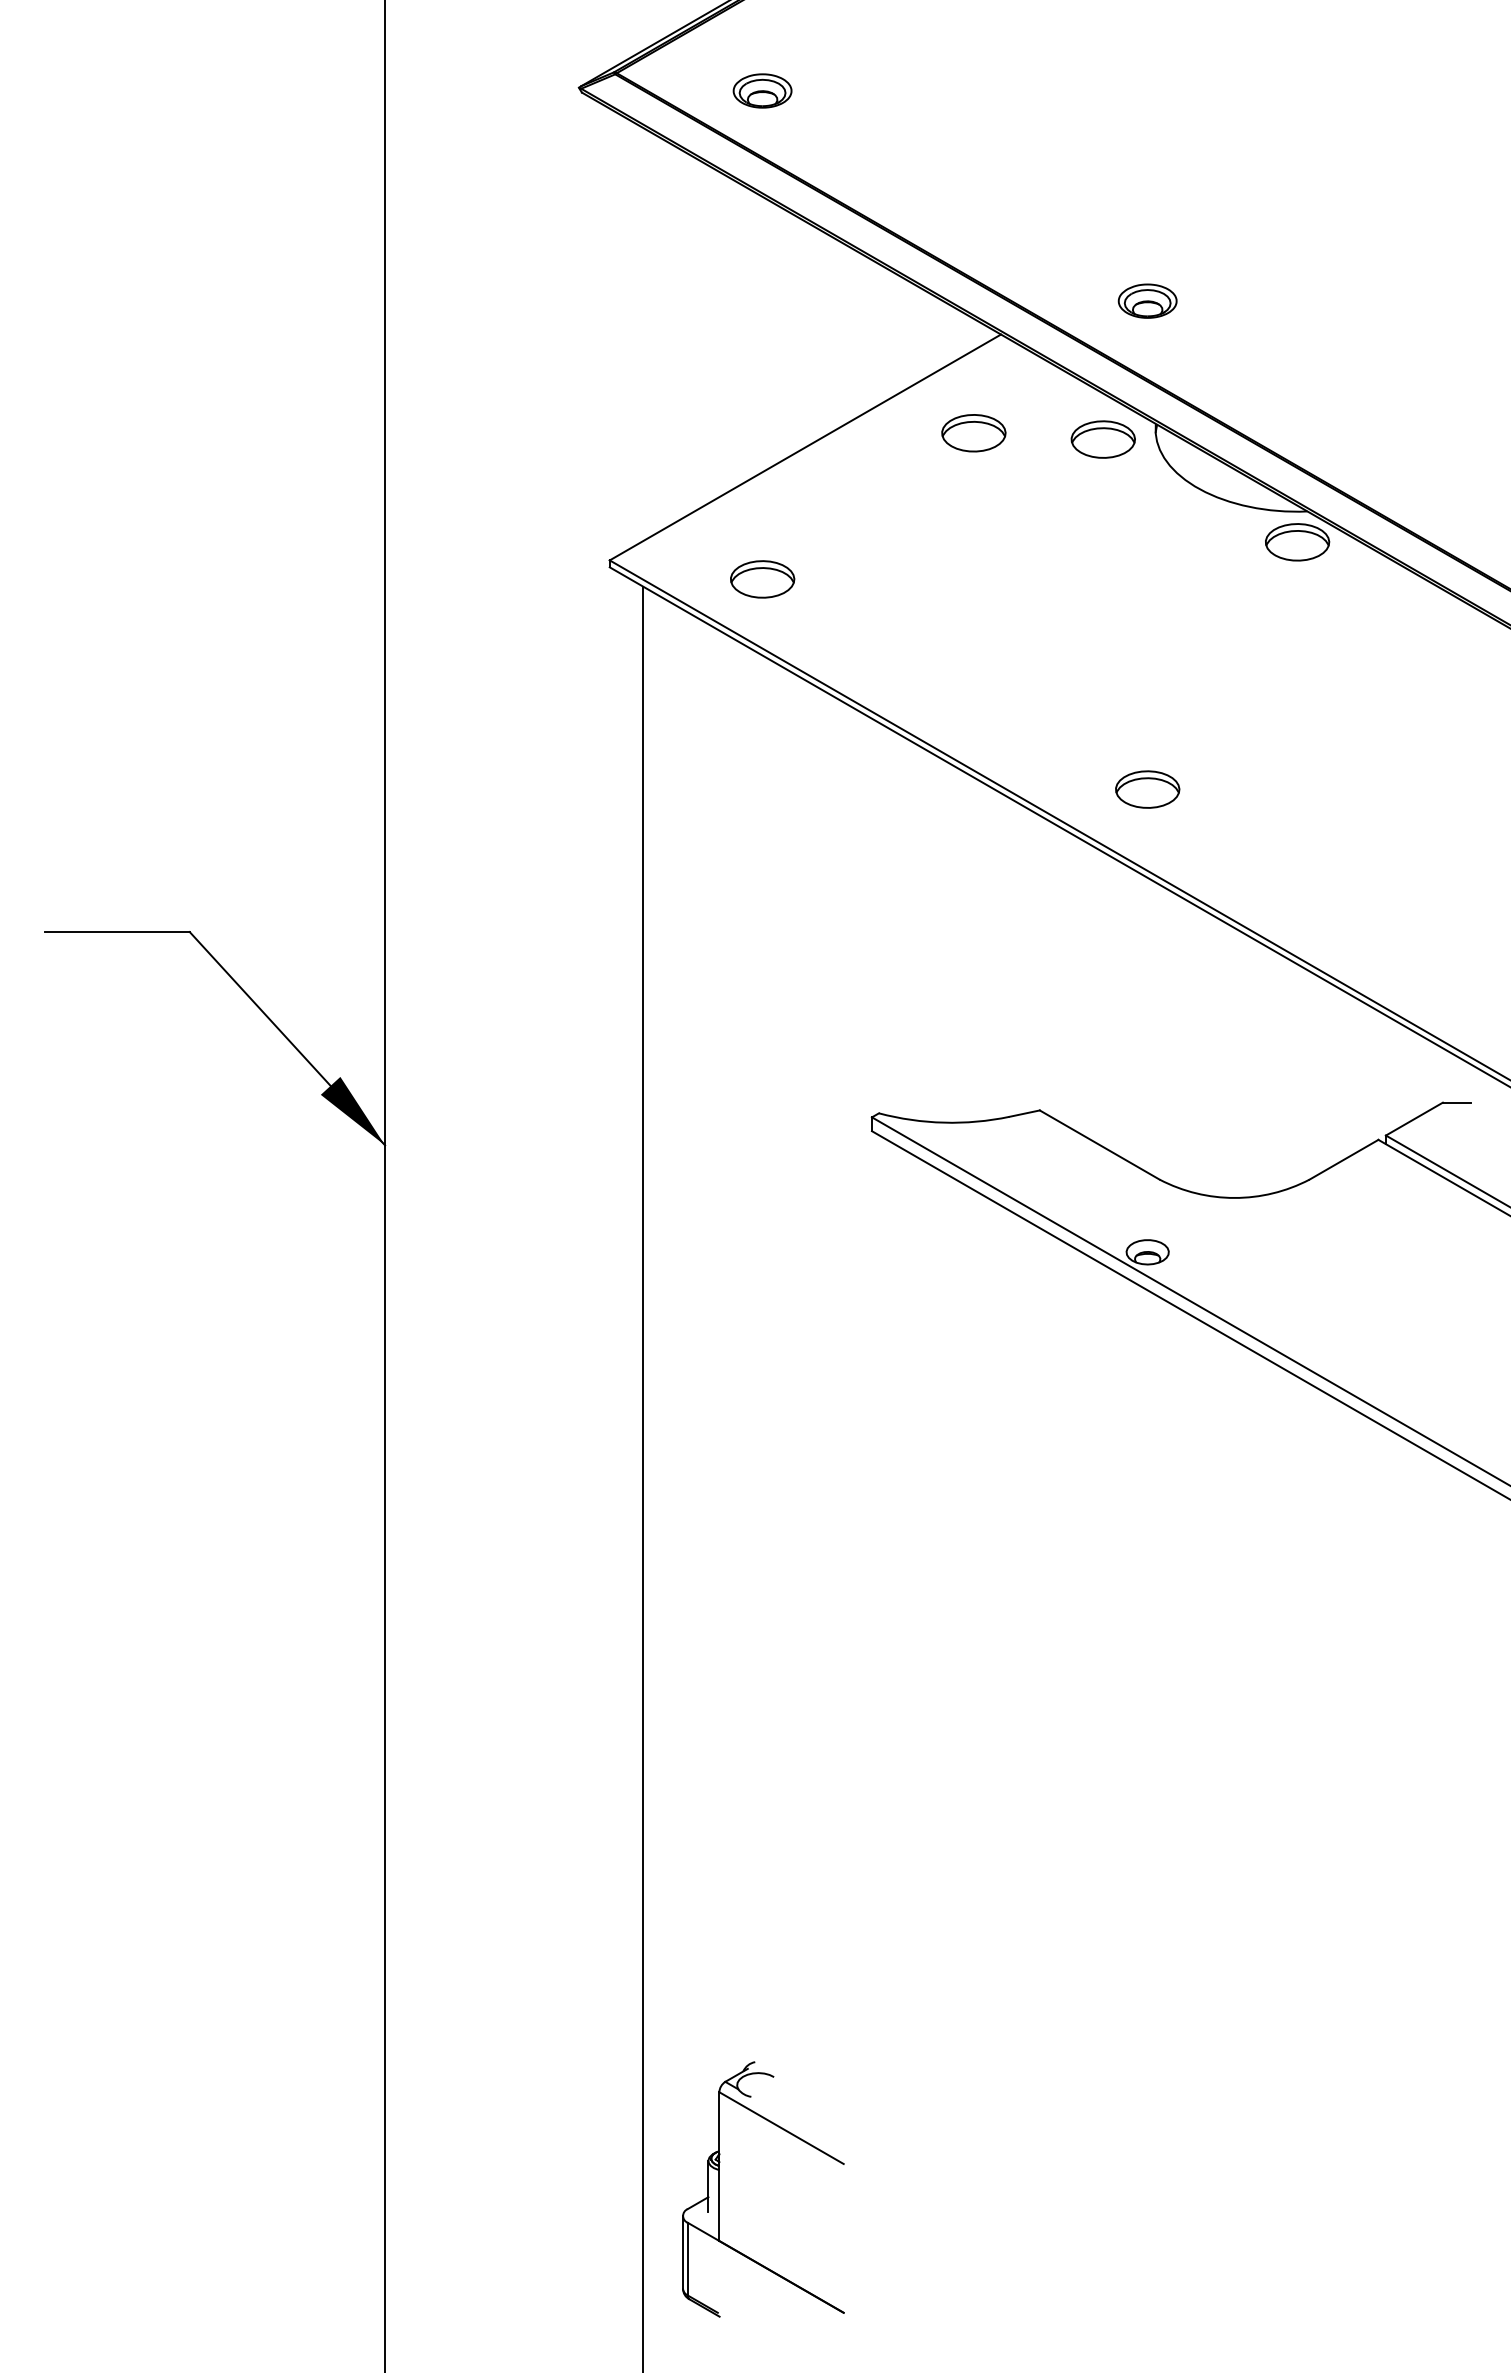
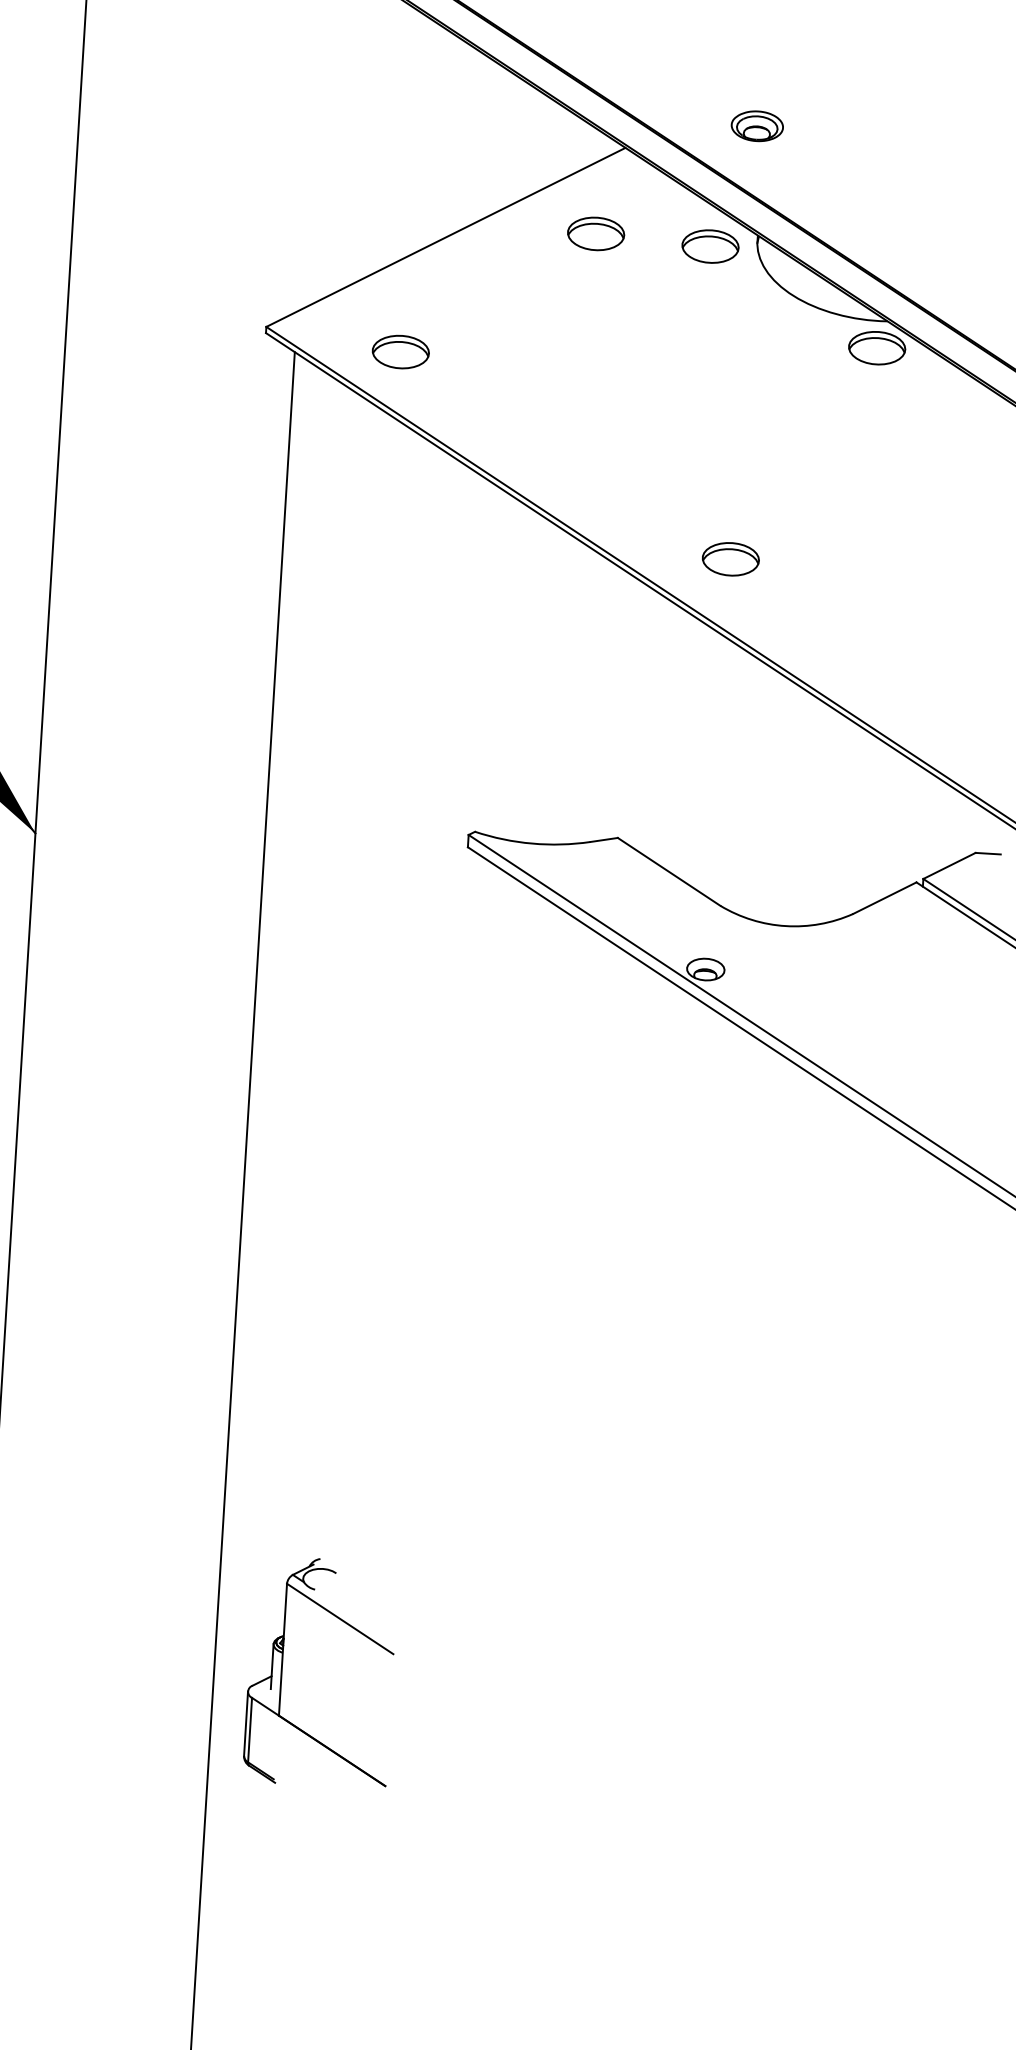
part: (719, 2189) -> (281, 1670), moved

